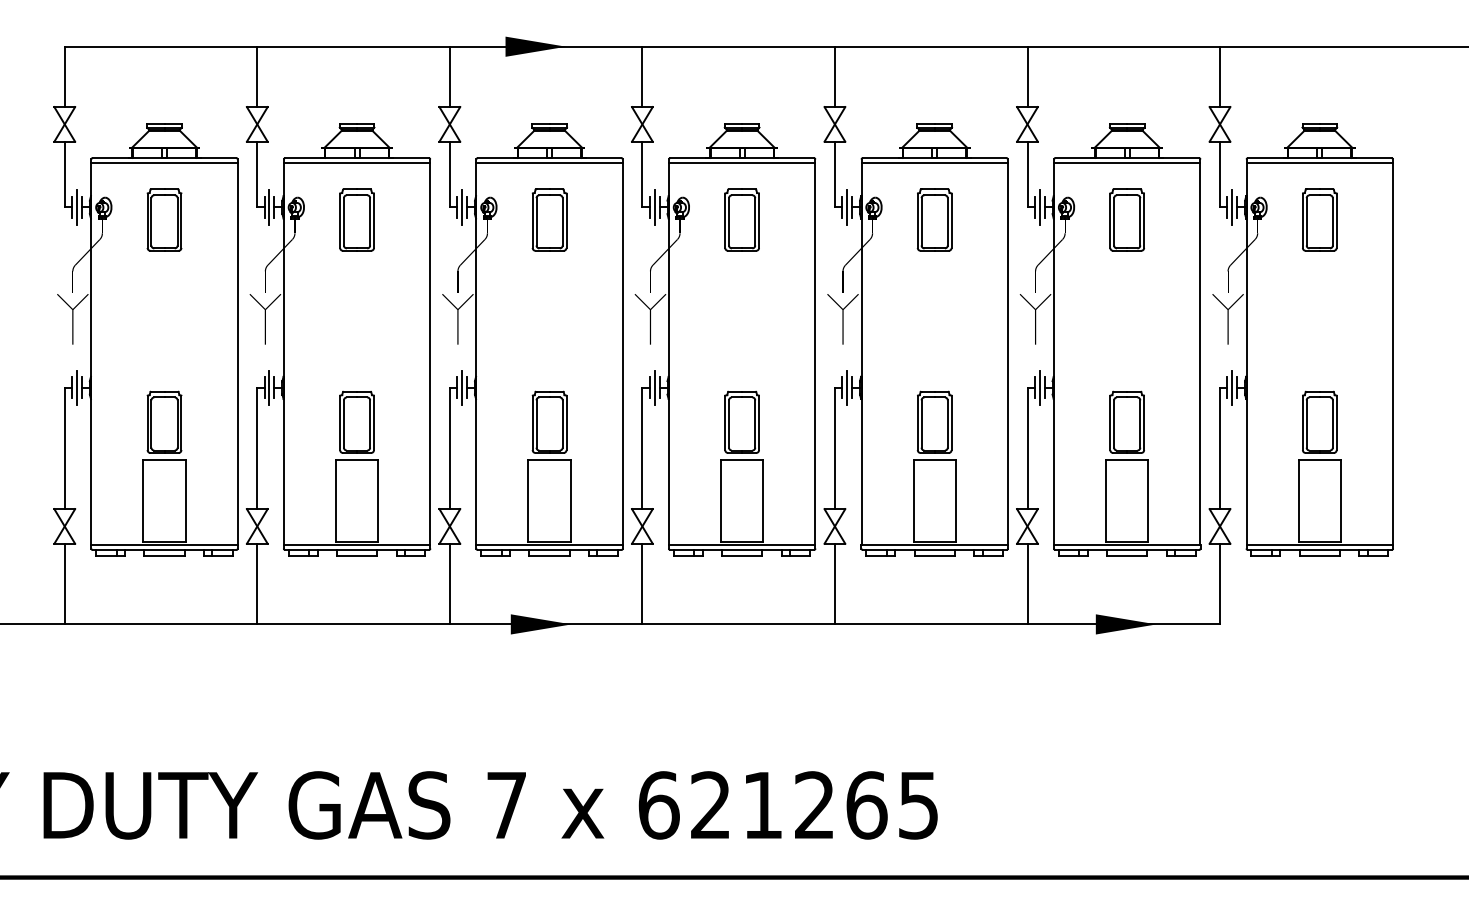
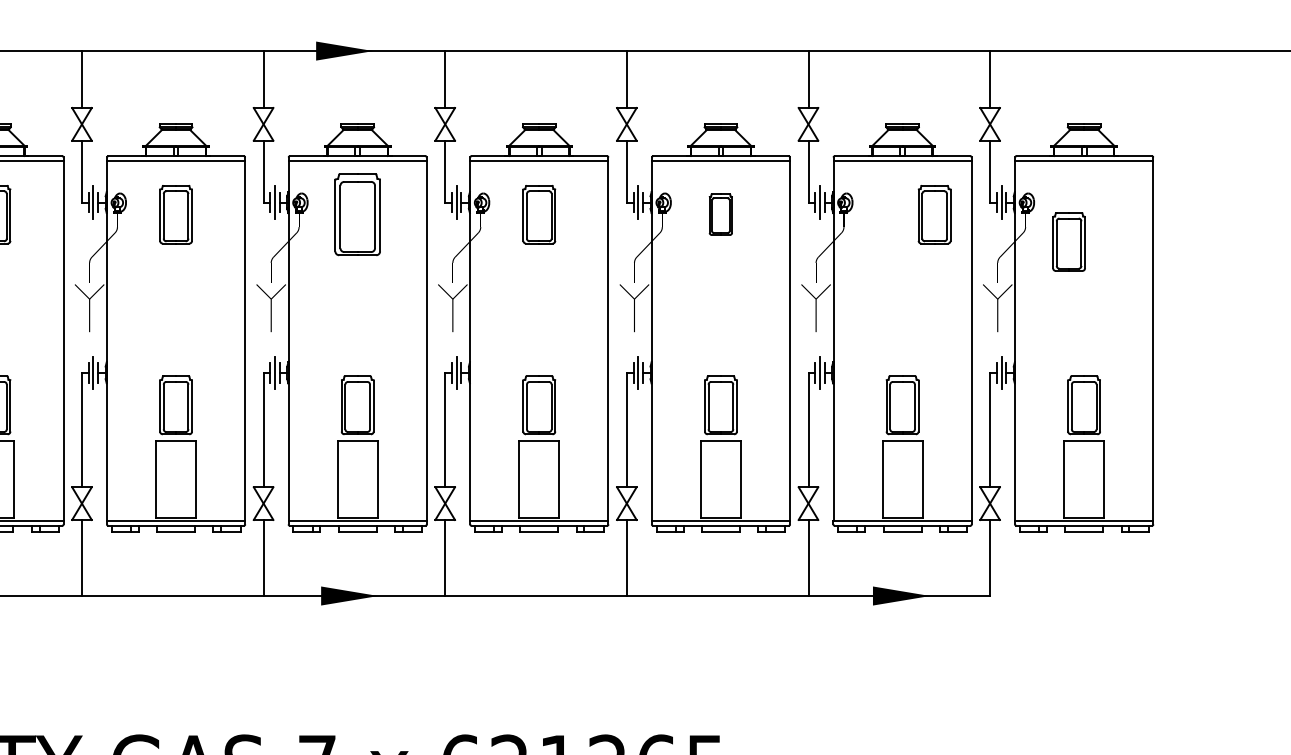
part: (549, 219) -> (357, 214), size x1.4
part: (934, 219) -> (720, 214), size x0.7
part: (1126, 219) -> (933, 214), moved
part: (1319, 219) -> (1068, 241), moved

